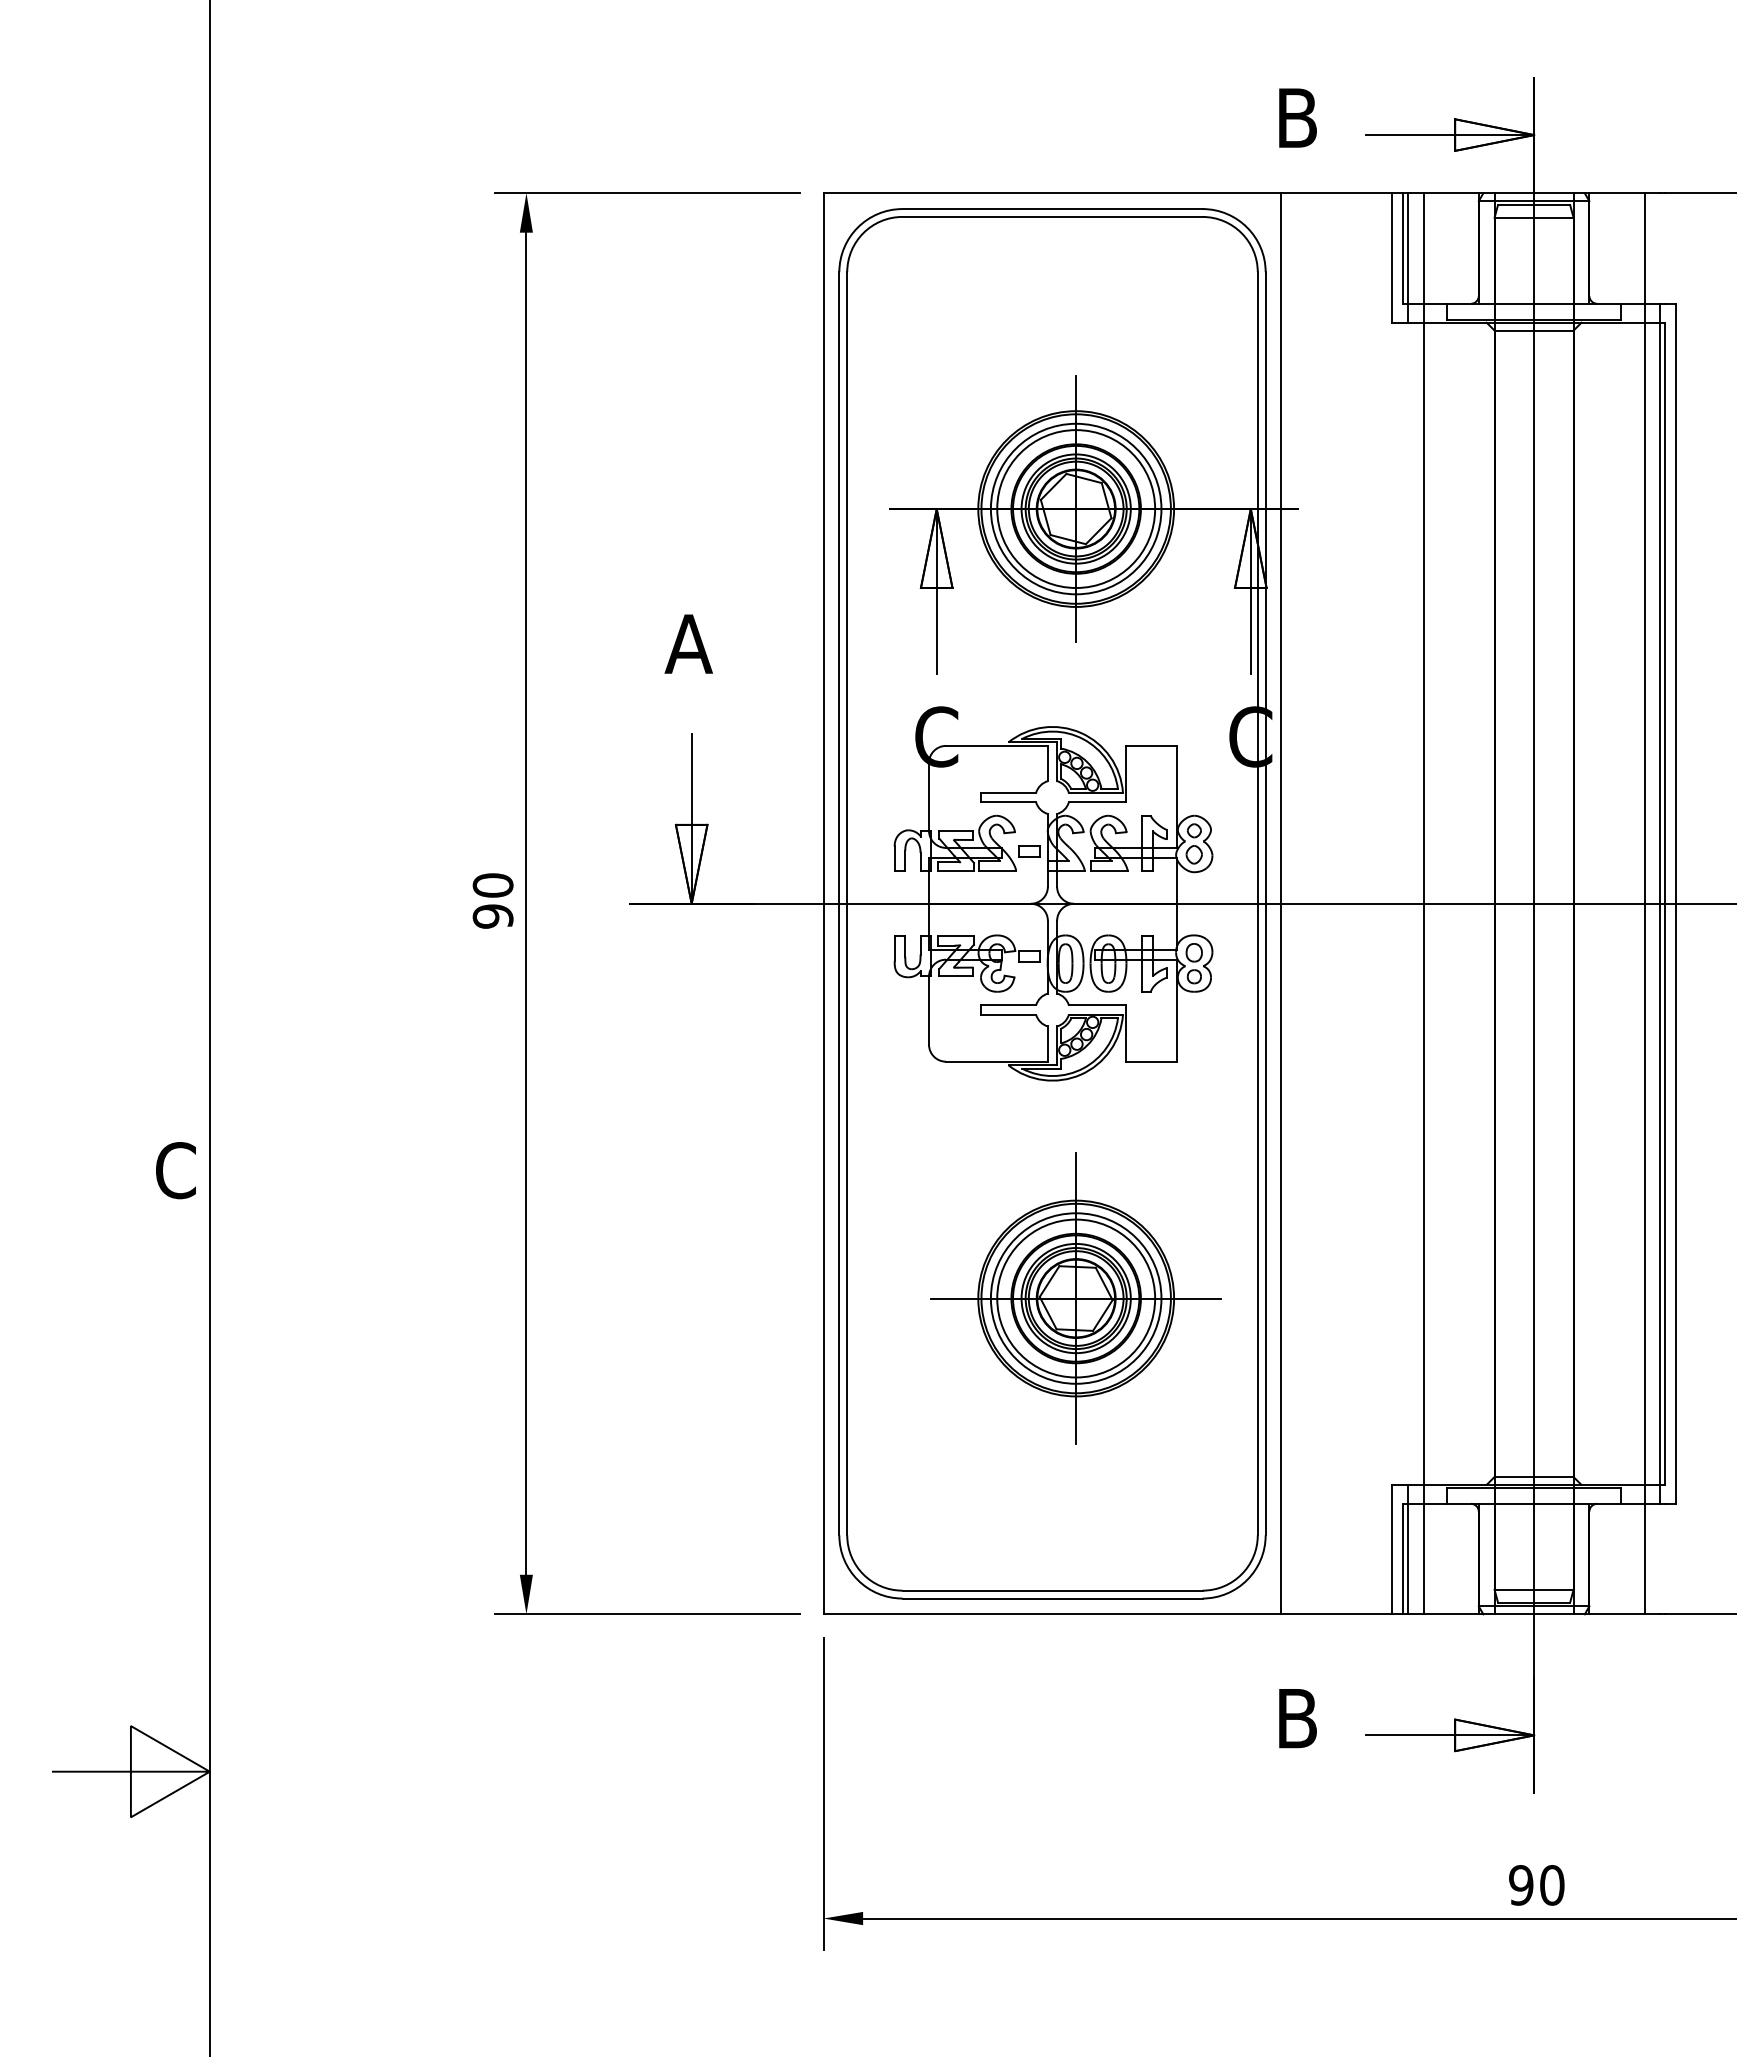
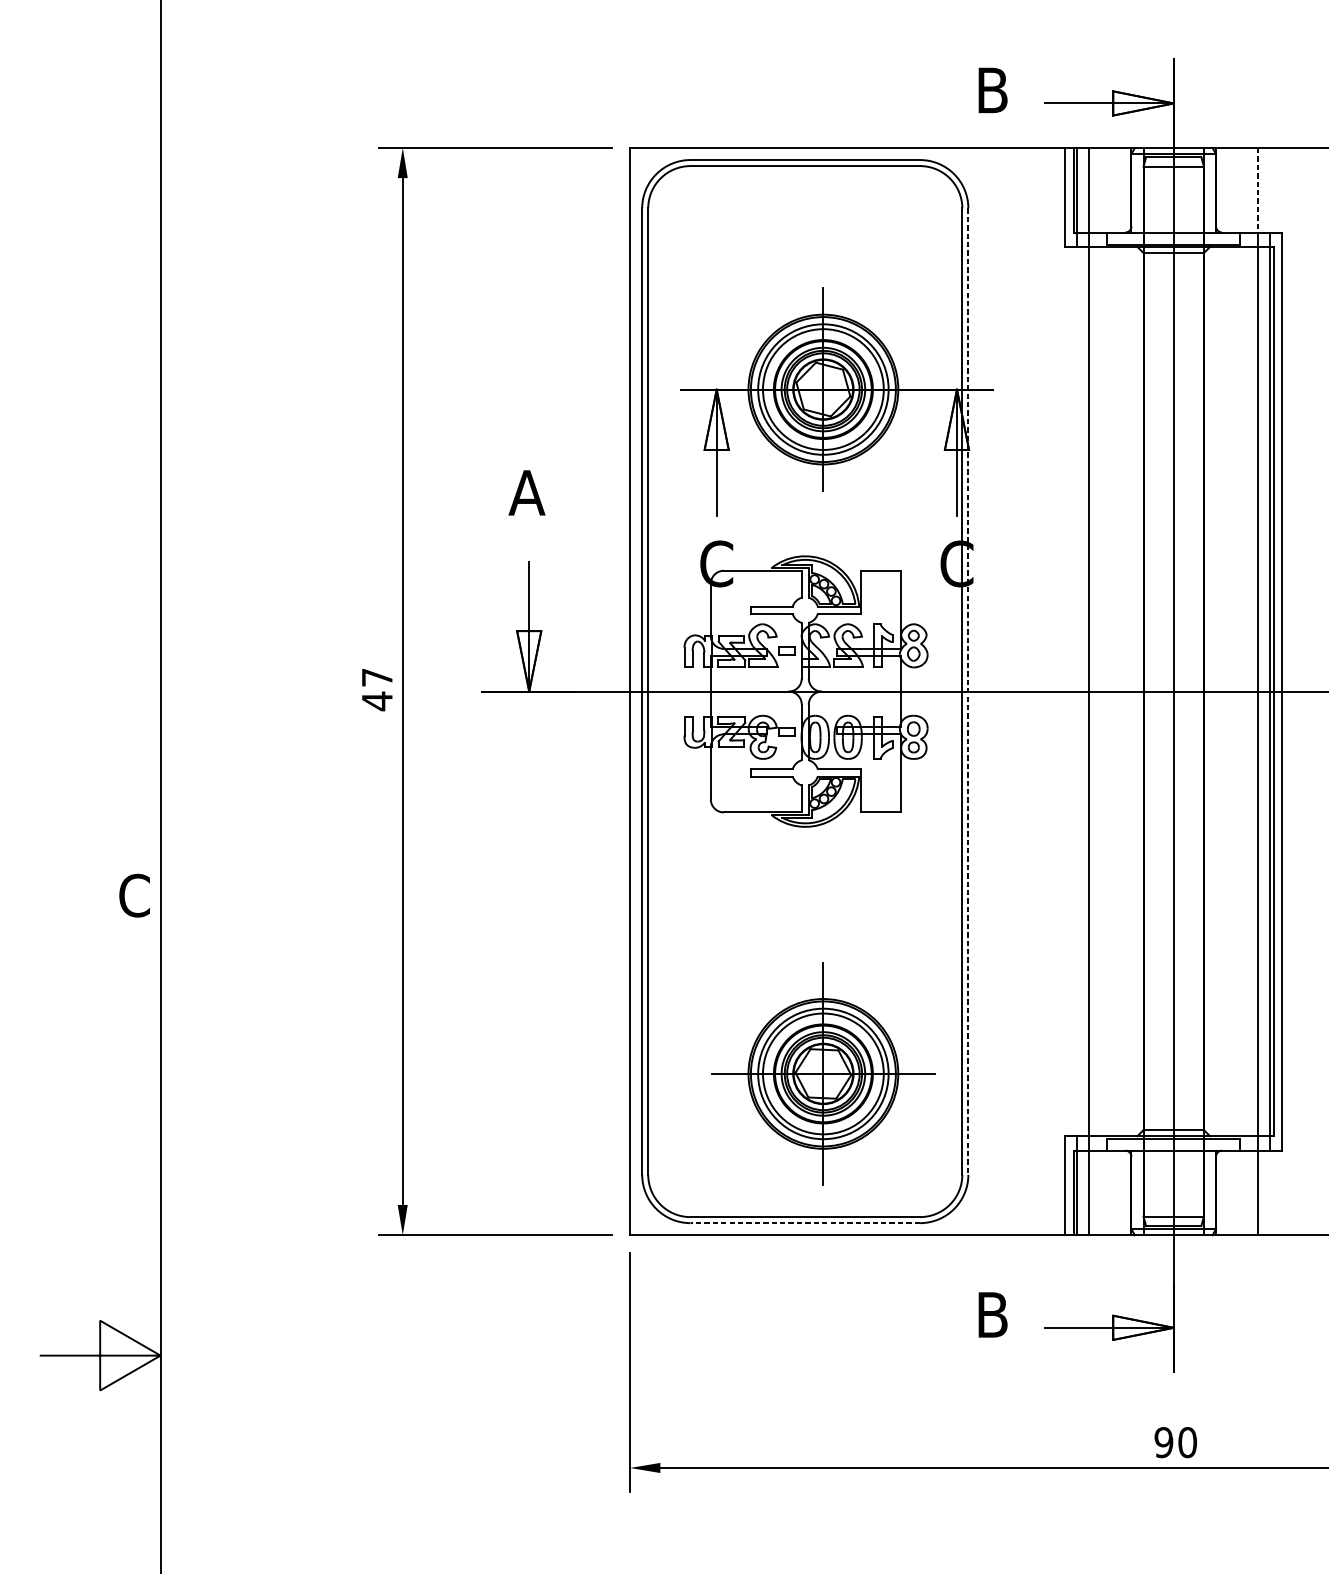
line: (1644, 249) -> (1258, 190), solid -> dashed
text: (492, 901) -> (376, 689), 90 -> 47
line: (1265, 903) -> (968, 691), solid -> dashed
line: (1281, 903) -> (980, 691), removed
part: (1075, 1298) -> (822, 1073), moved
line: (1052, 1598) -> (805, 1223), solid -> dashed

